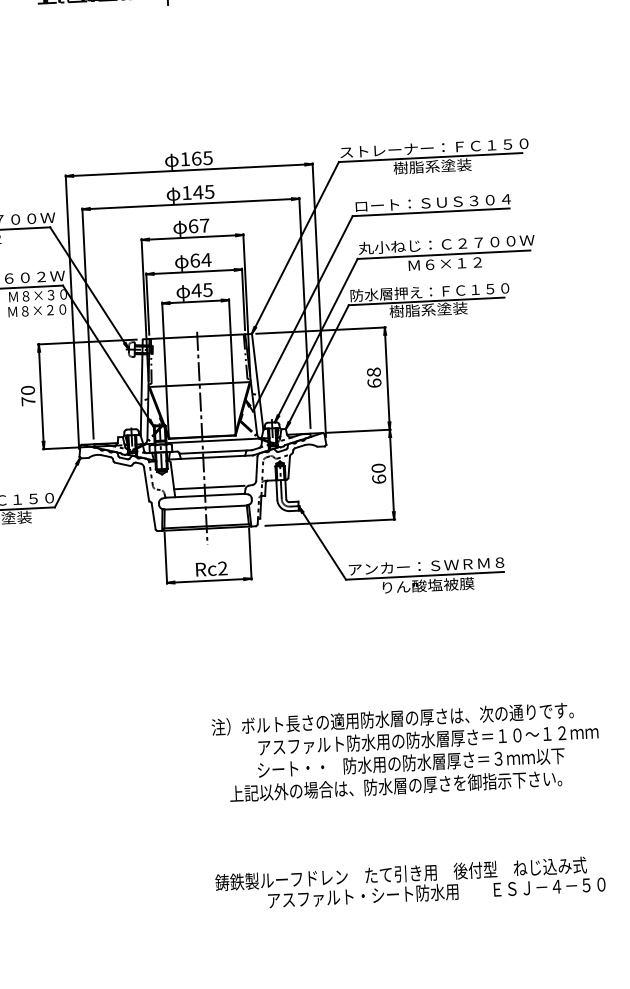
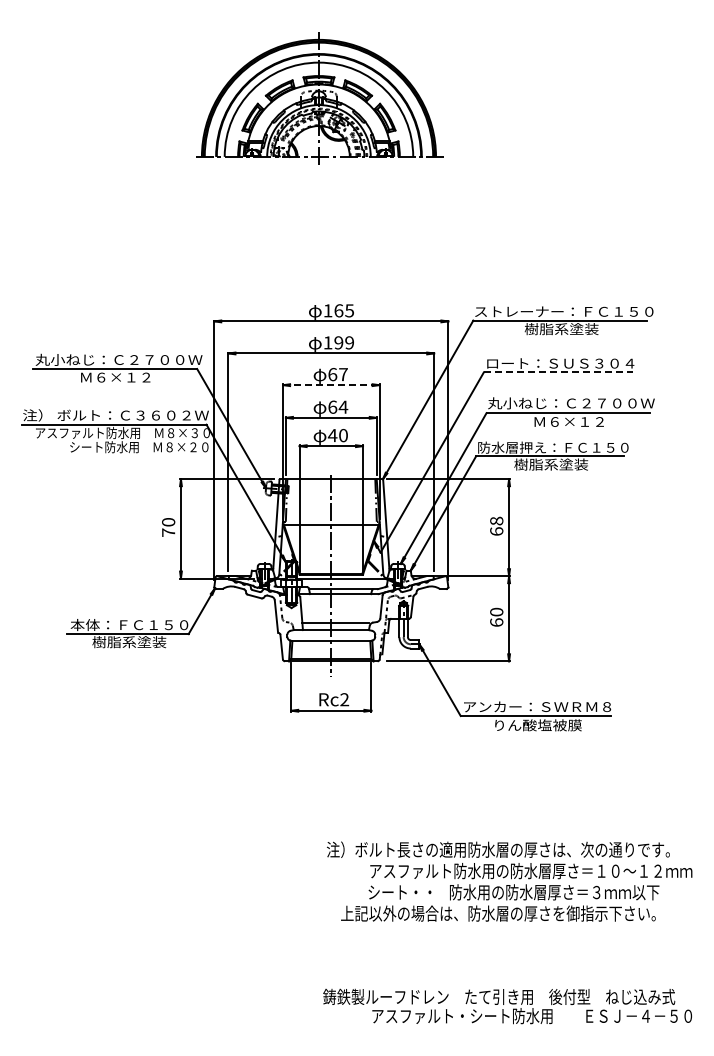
text: (203, 191) -> (343, 342), 145 -> 199
line: (431, 212) -> (558, 372), solid -> dashed
line: (192, 237) -> (331, 385), solid -> dashed
text: (207, 289) -> (343, 435), 45 -> 40

